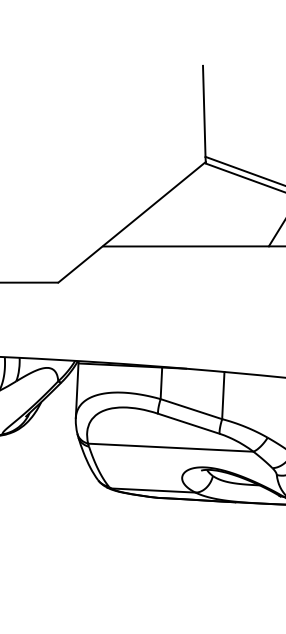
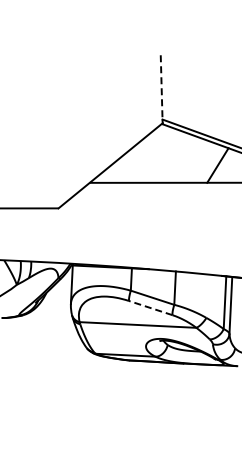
line: (204, 111) -> (161, 87), solid -> dashed
line: (188, 424) -> (150, 308), solid -> dashed

